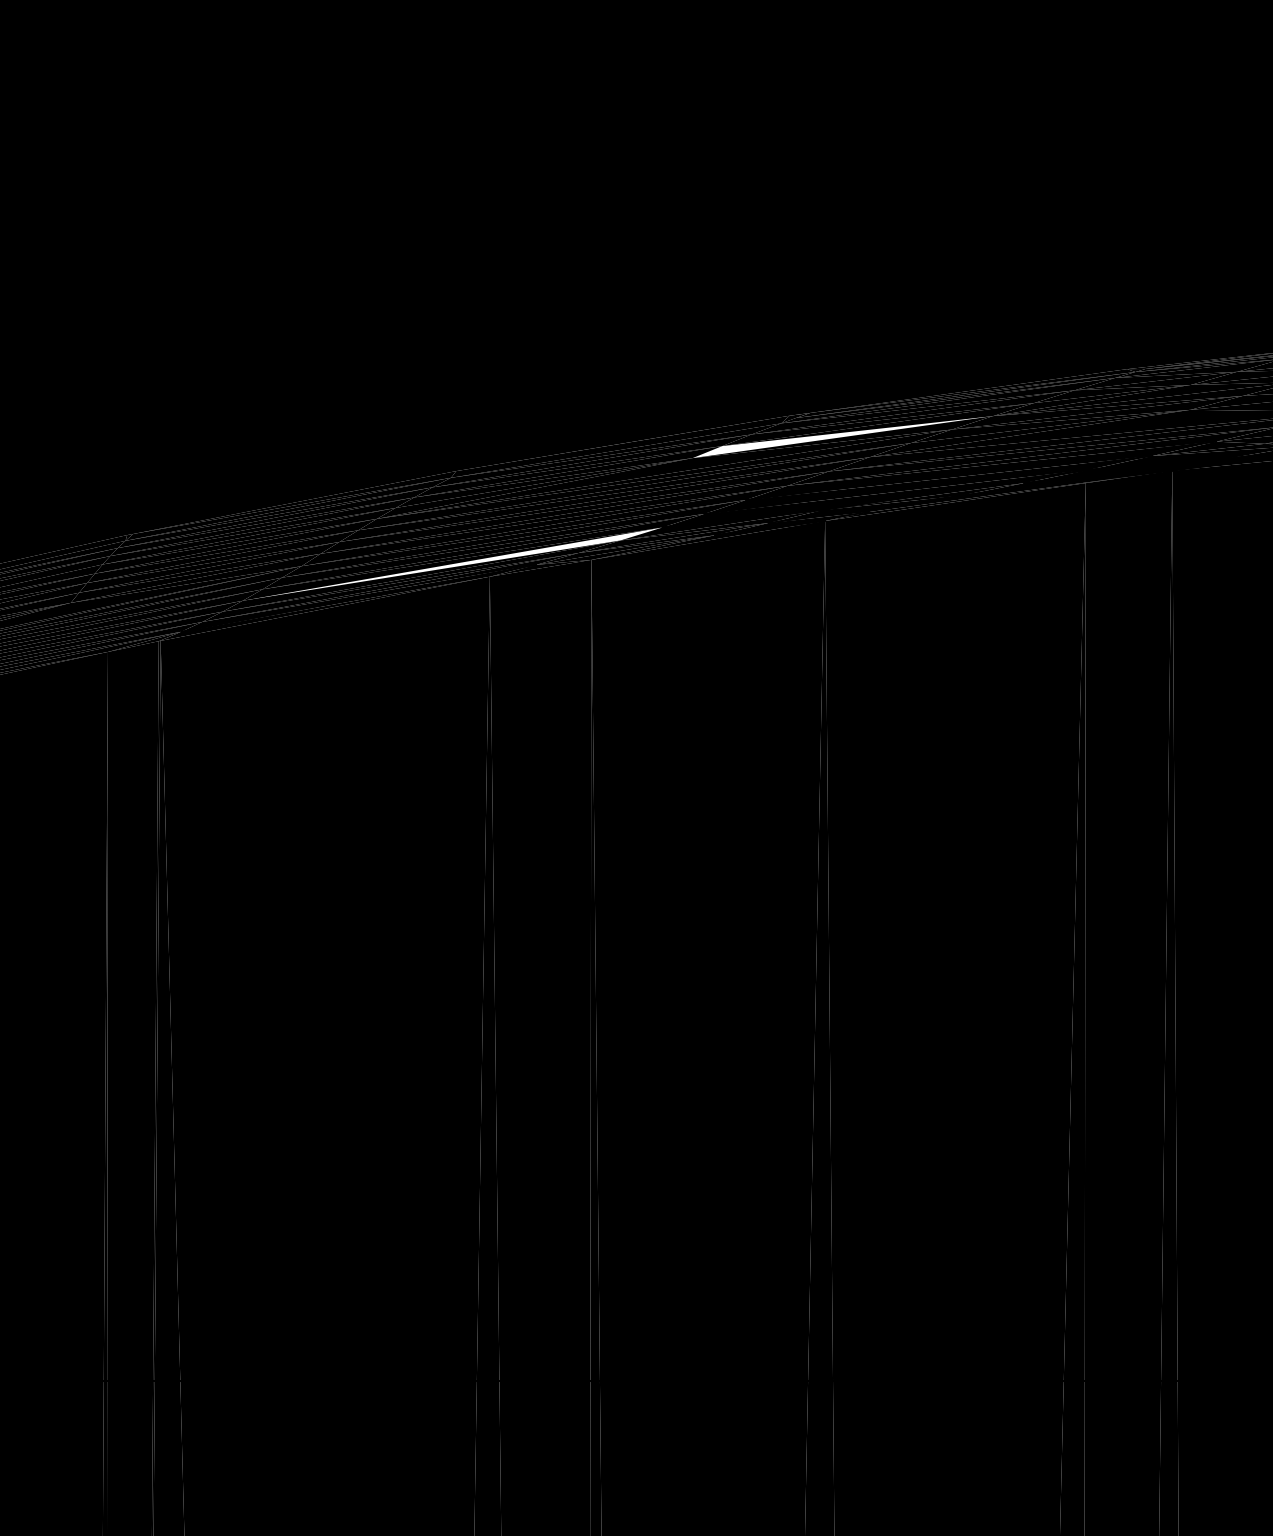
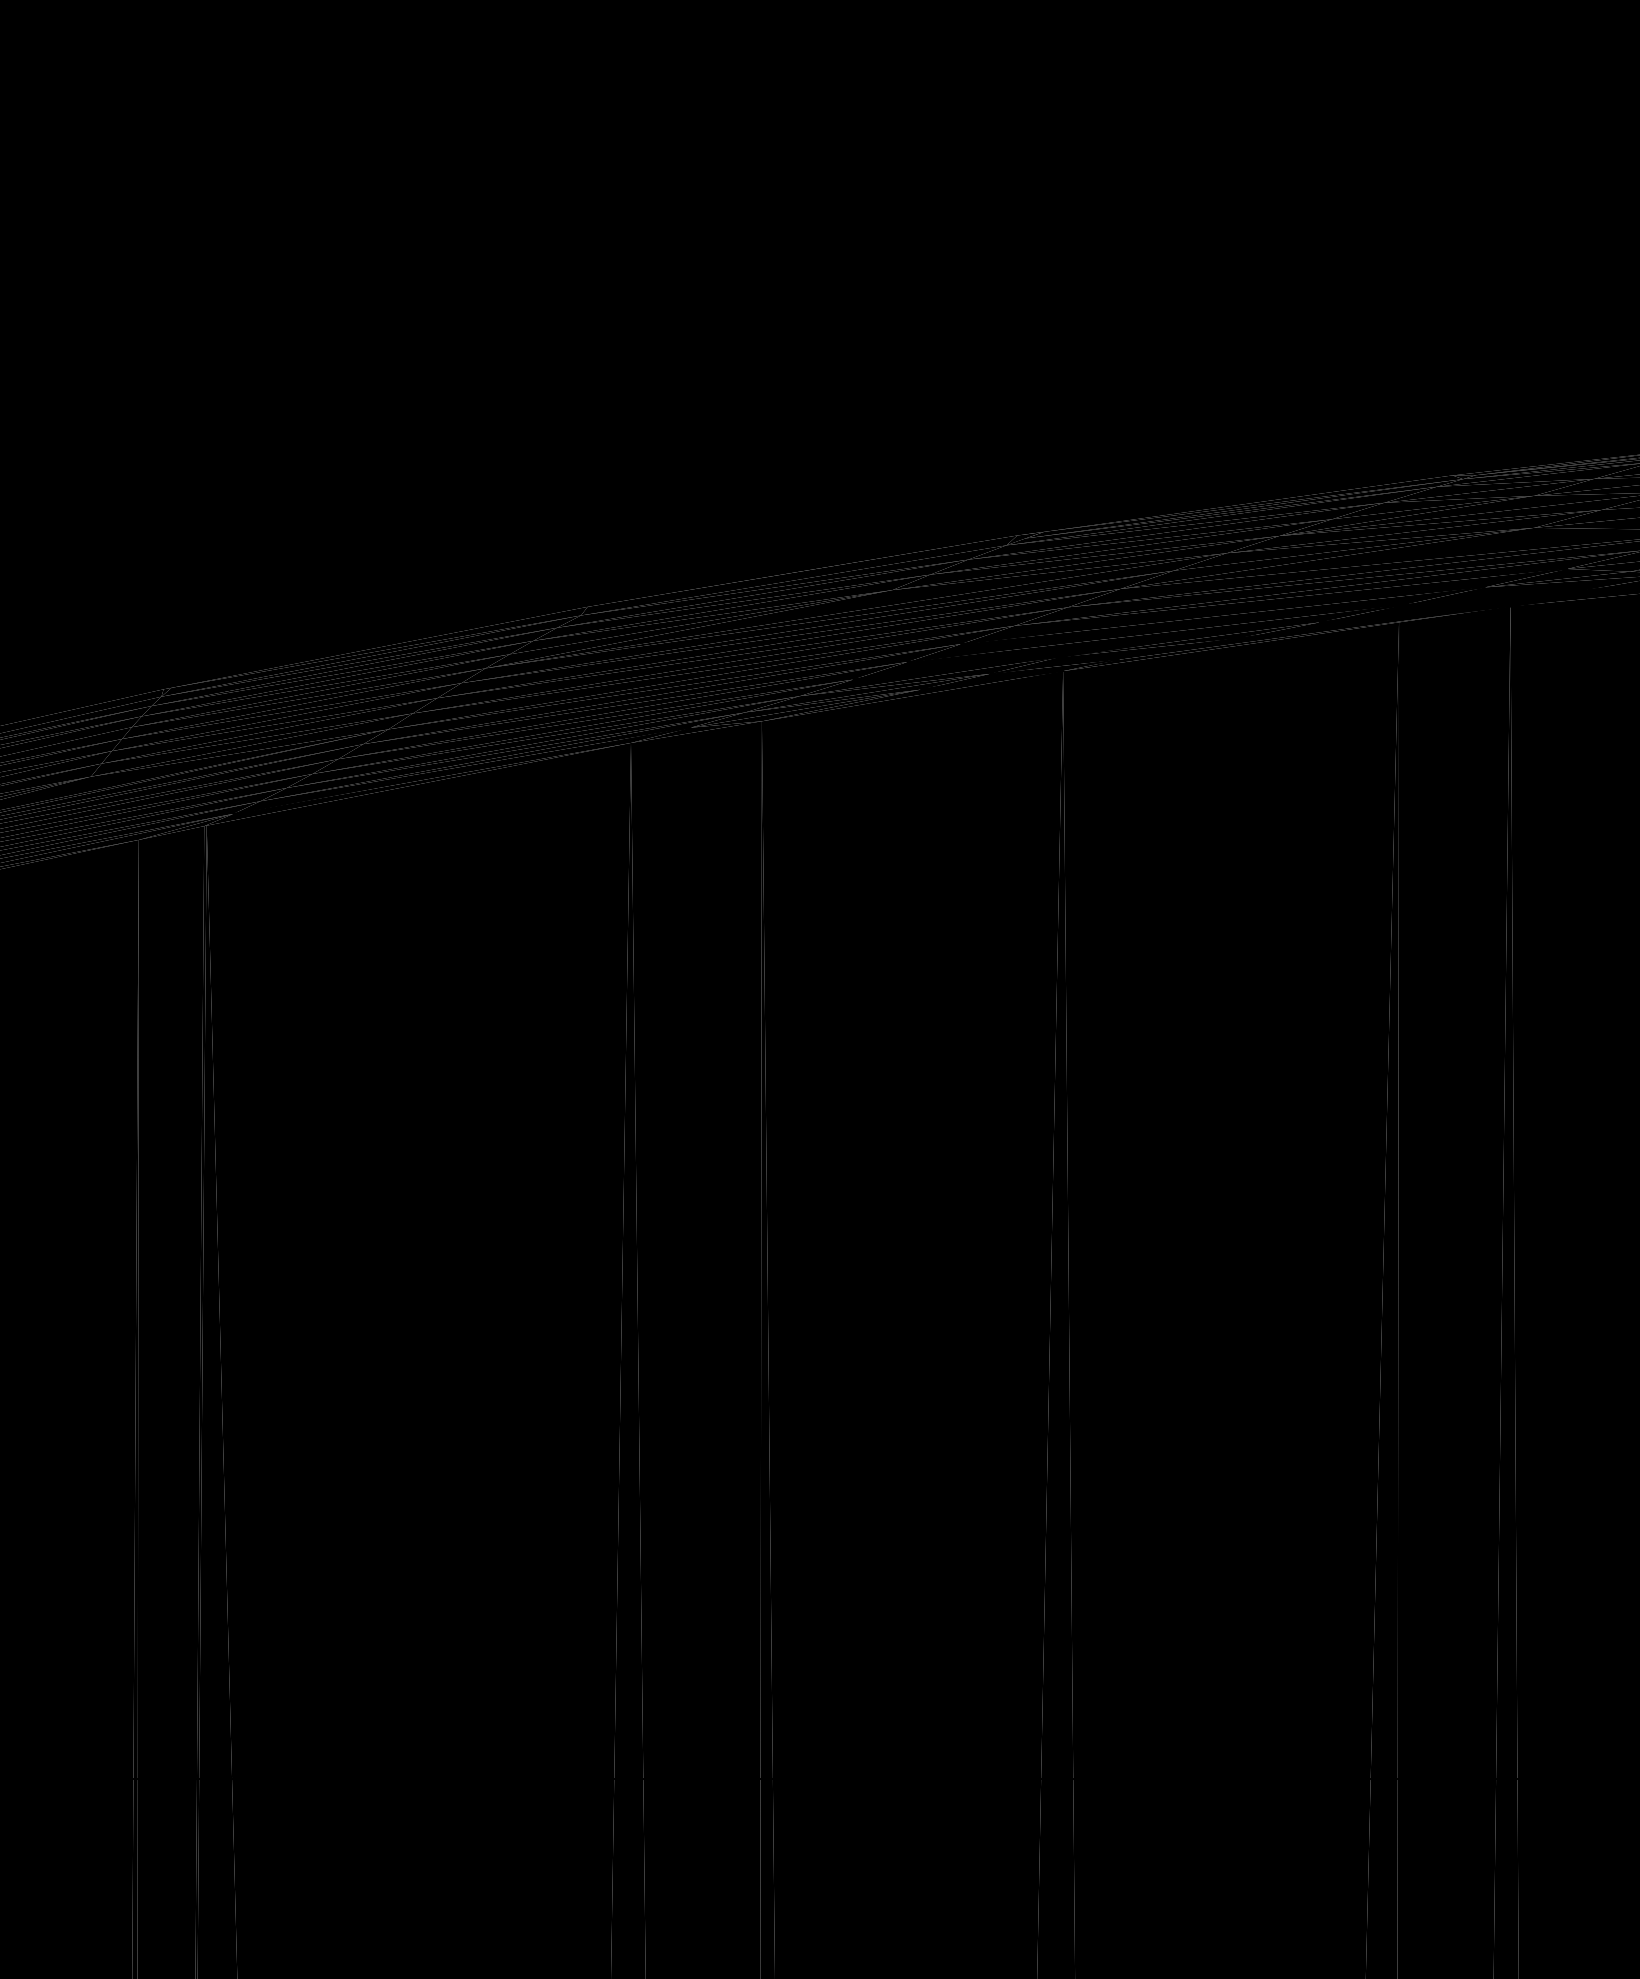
fill: (842, 437) -> (1085, 563), added
fill: (452, 563) -> (582, 726), added

